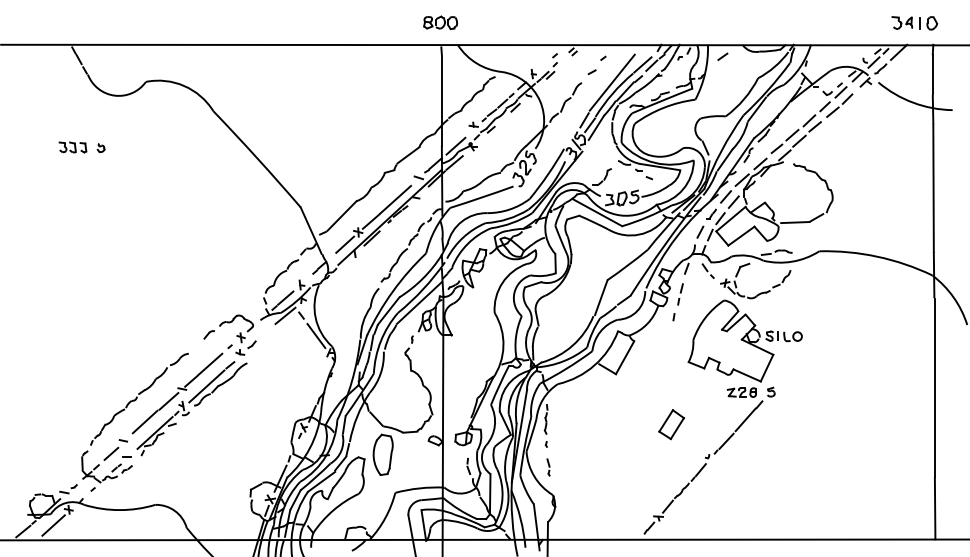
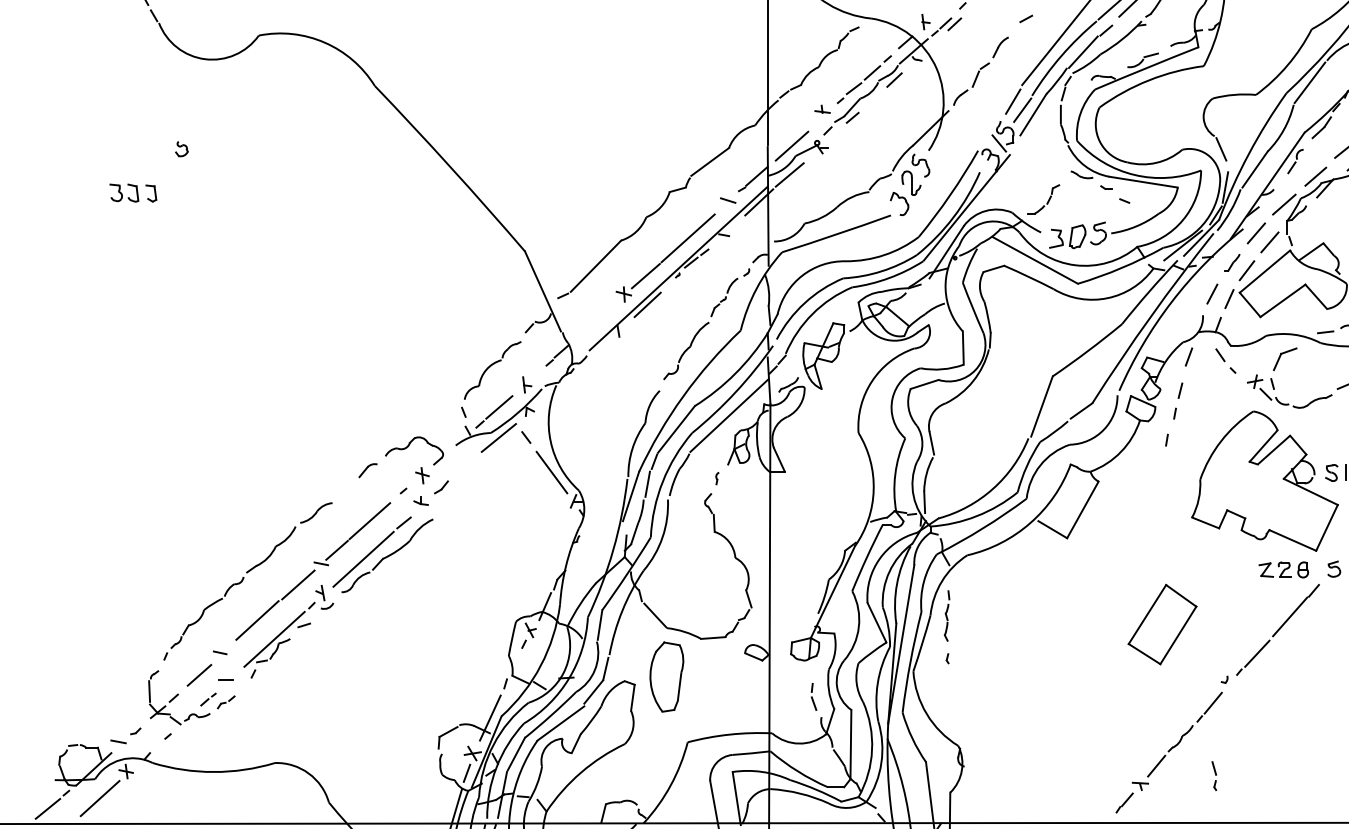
part: (72, 147) -> (132, 193), moved
line: (345, 244) -> (602, 315), removed
part: (671, 424) -> (1162, 624), size x1.6
part: (548, 467) -> (1214, 776), moved

